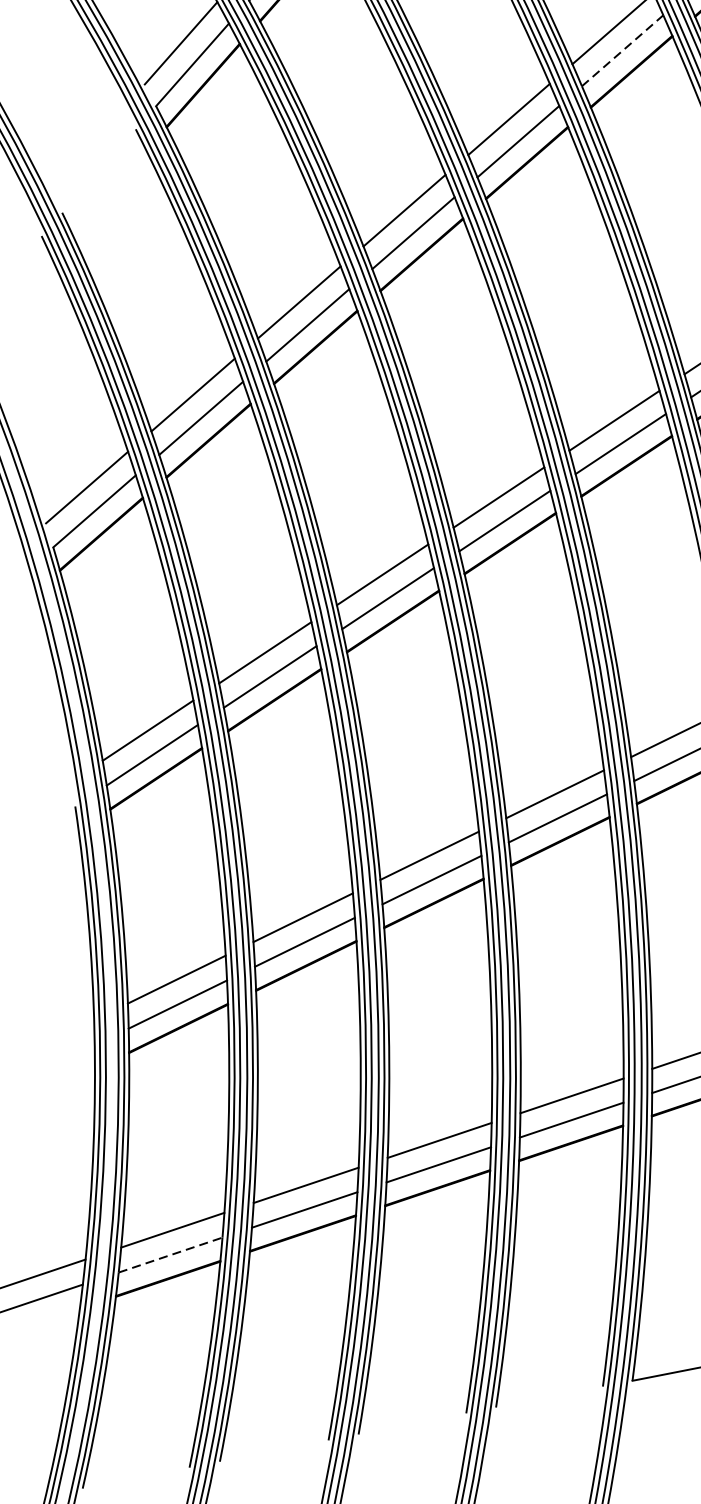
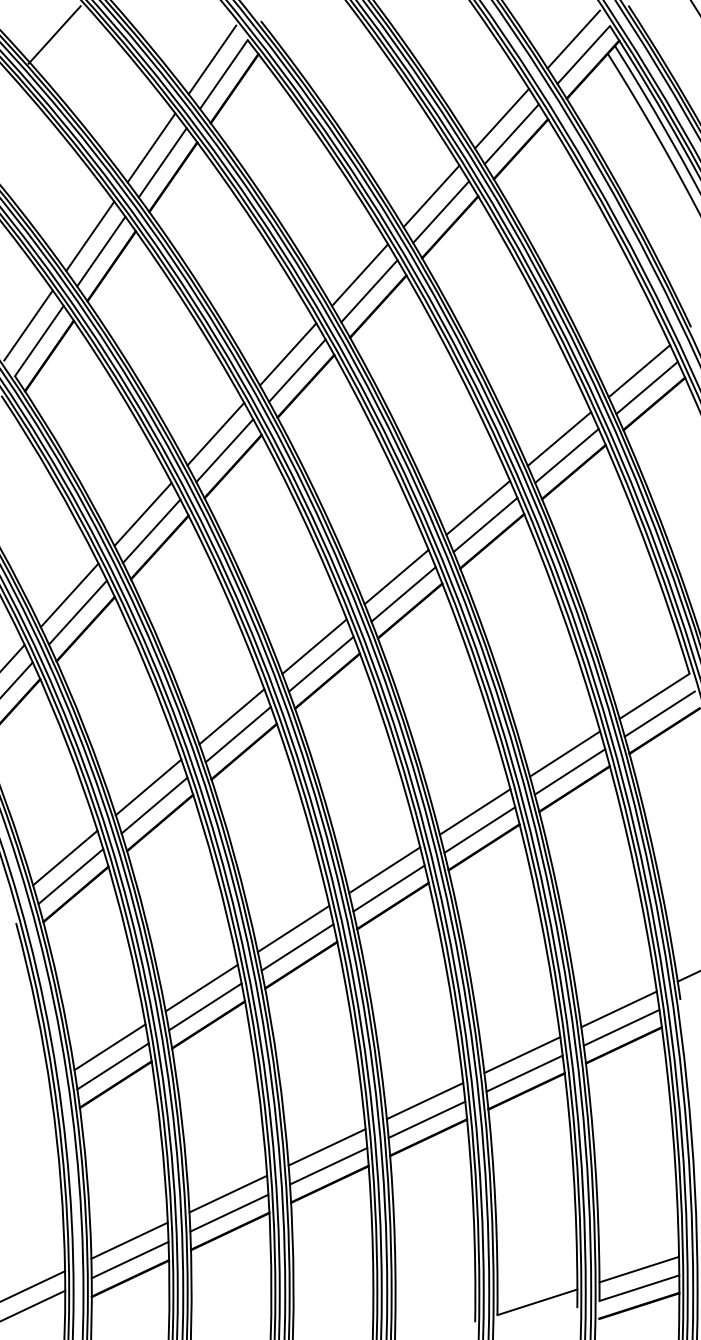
line: (622, 51) -> (369, 291), dashed -> solid
line: (171, 1254) -> (130, 1259), dashed -> solid

